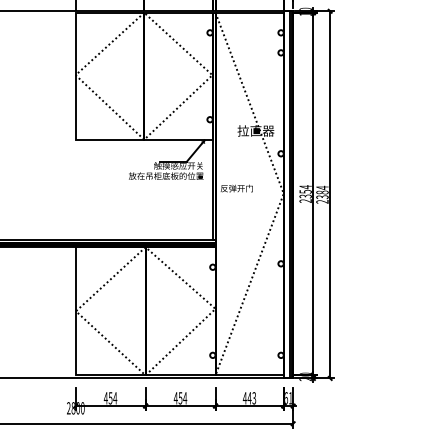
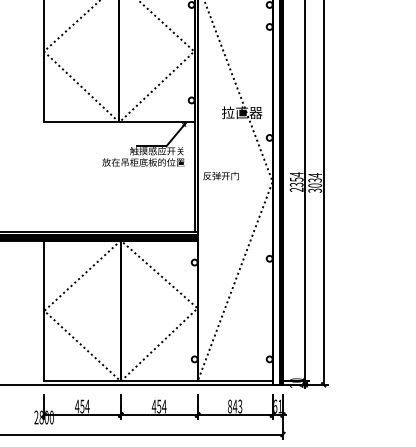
text: (322, 196) -> (315, 184), 2384 -> 3034
text: (244, 398) -> (229, 406), 443 -> 843

